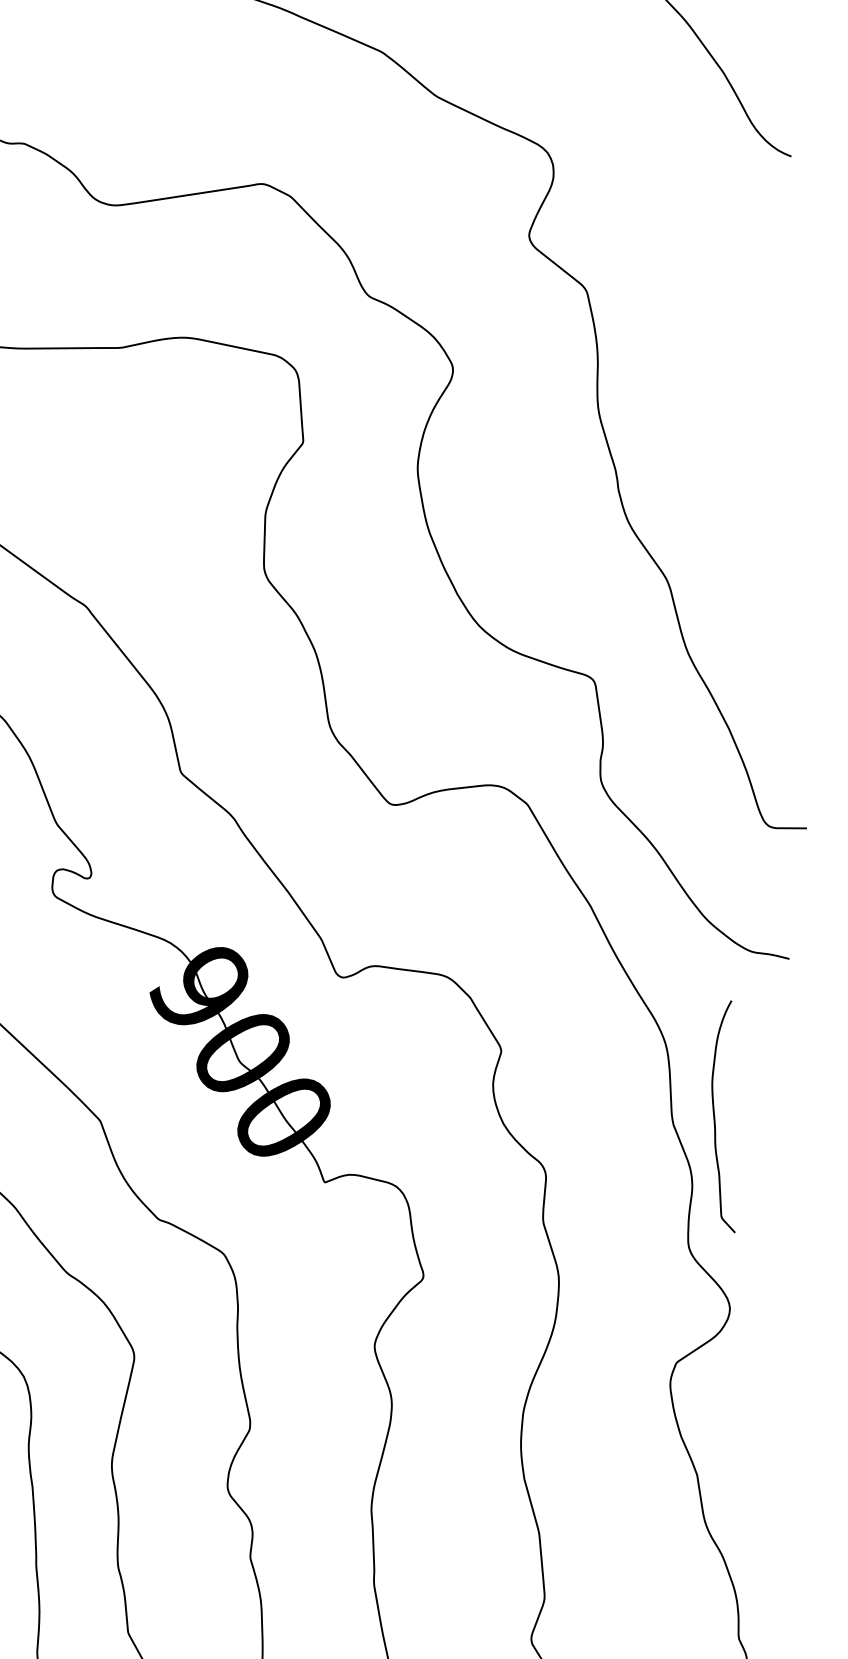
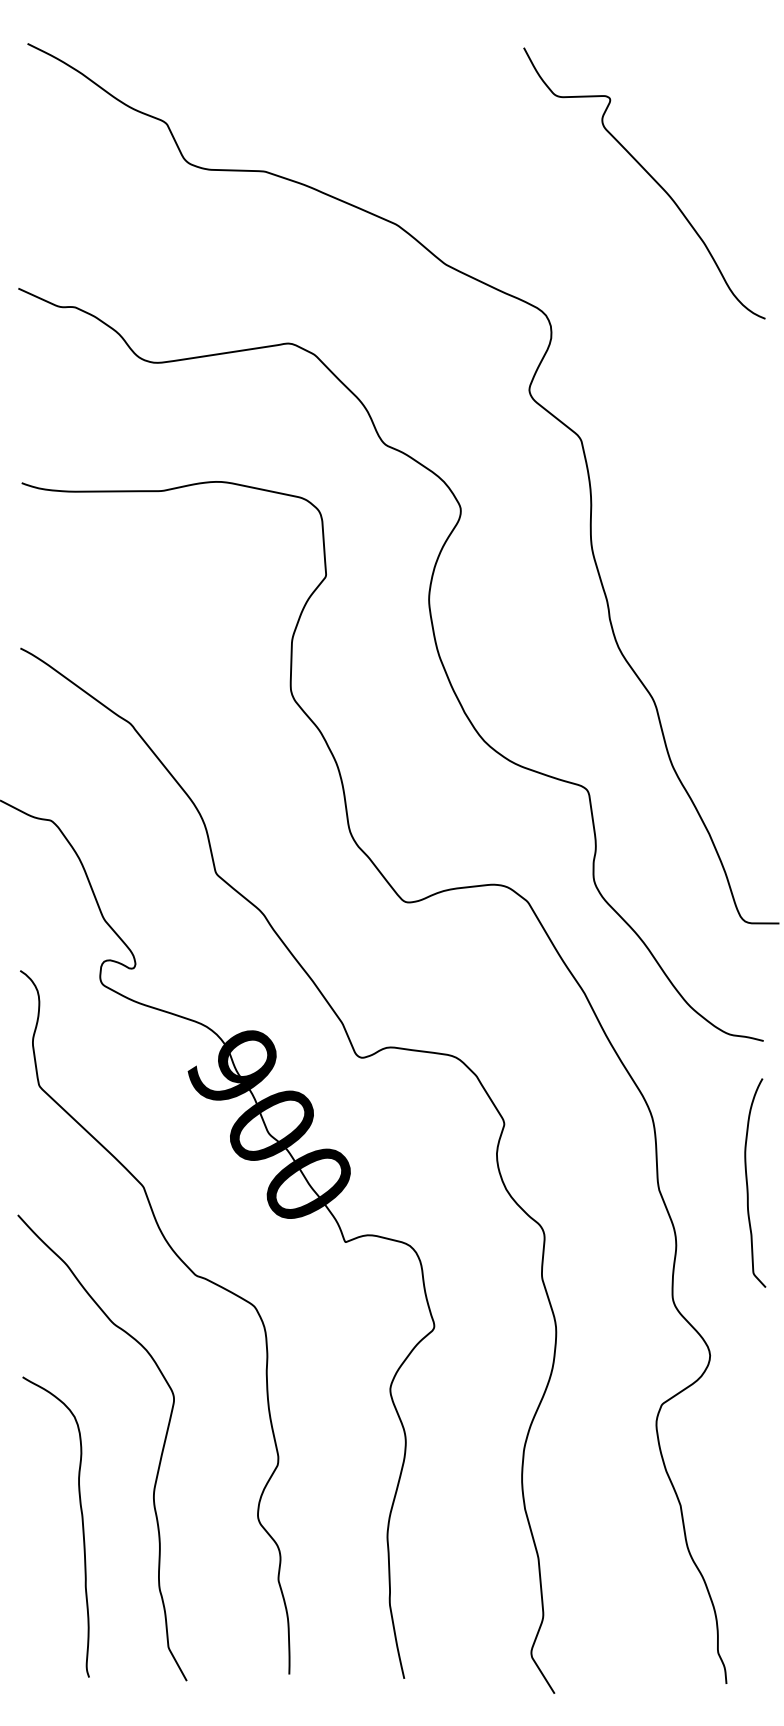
curve: (715, 1119) -> (748, 1185), moved

